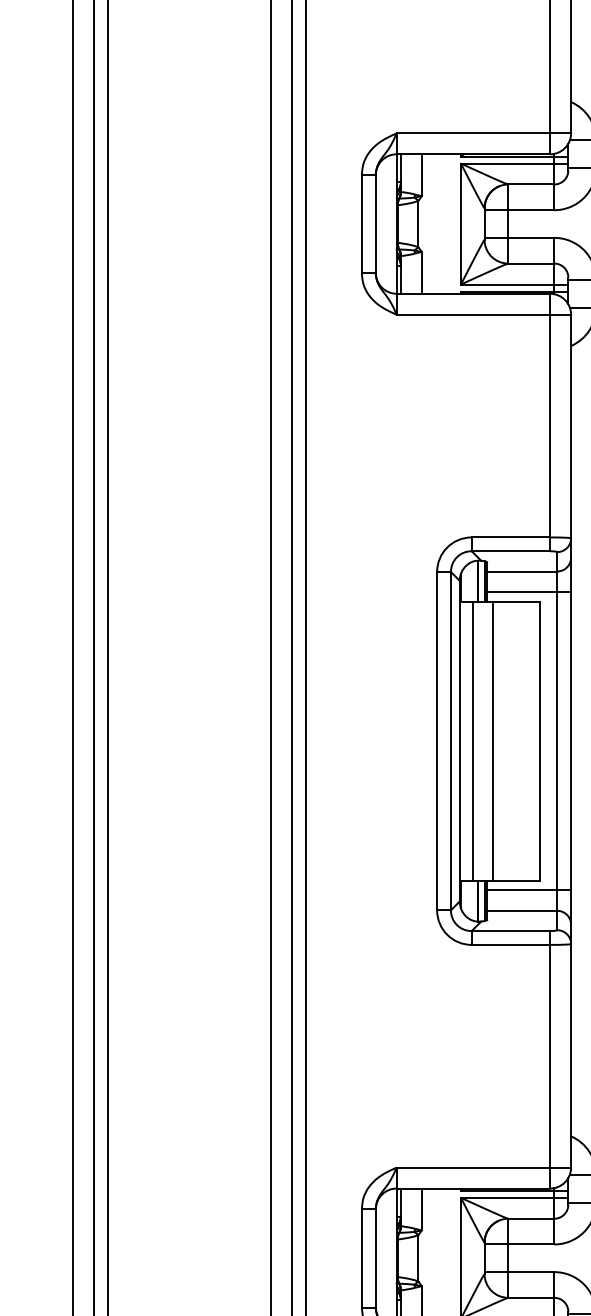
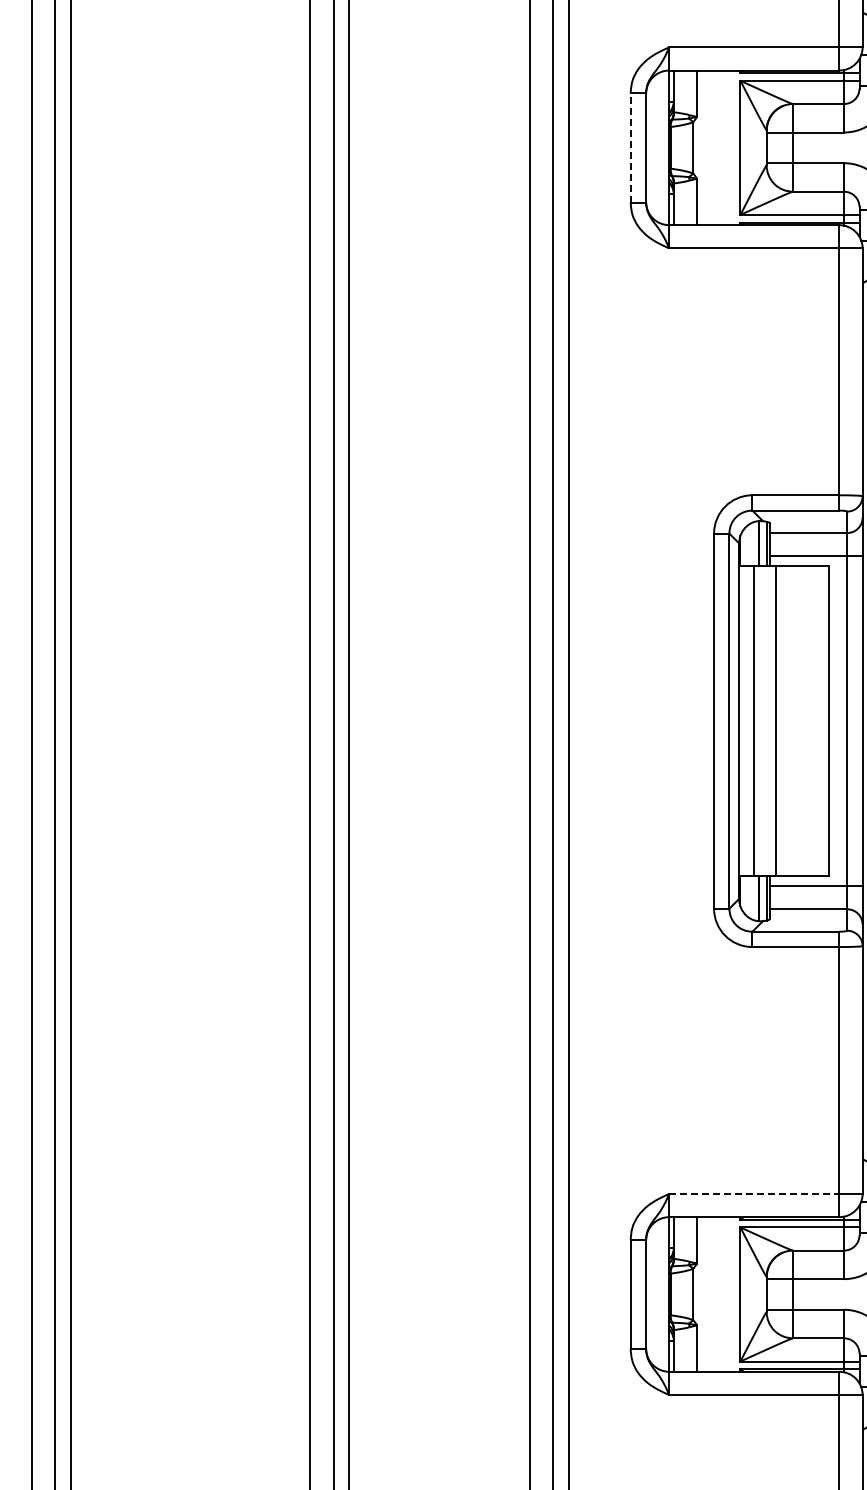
line: (361, 223) -> (630, 147), solid -> dashed
line: (473, 1167) -> (754, 1193), solid -> dashed

